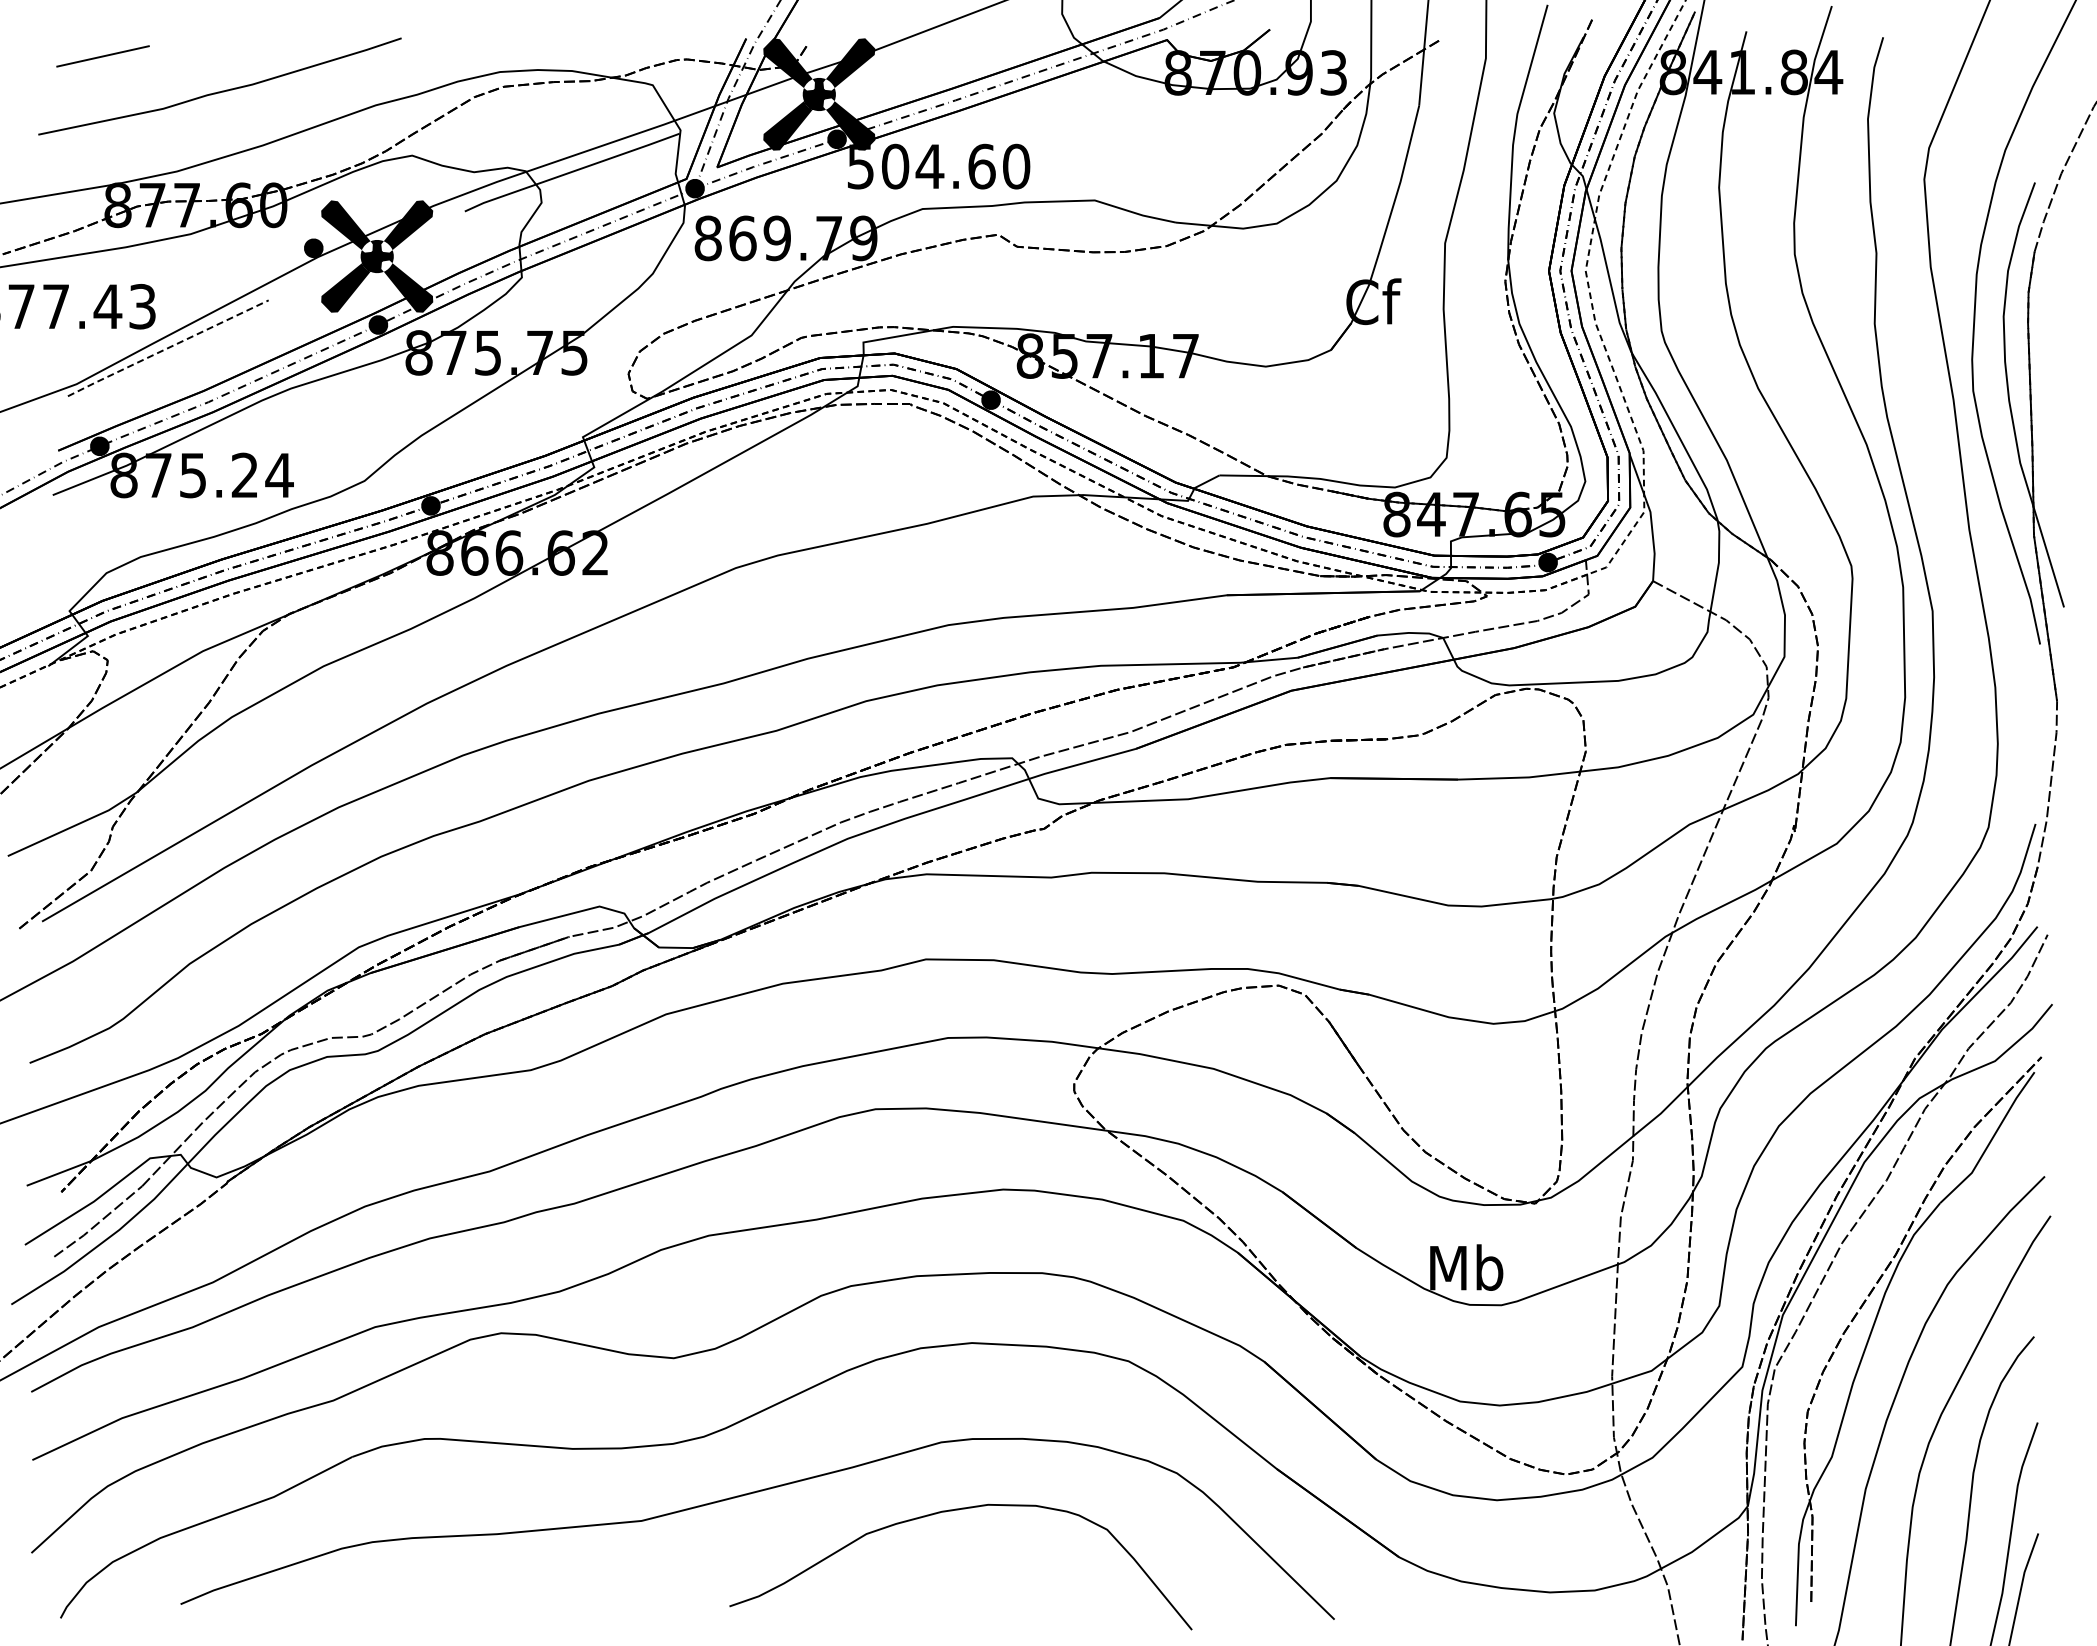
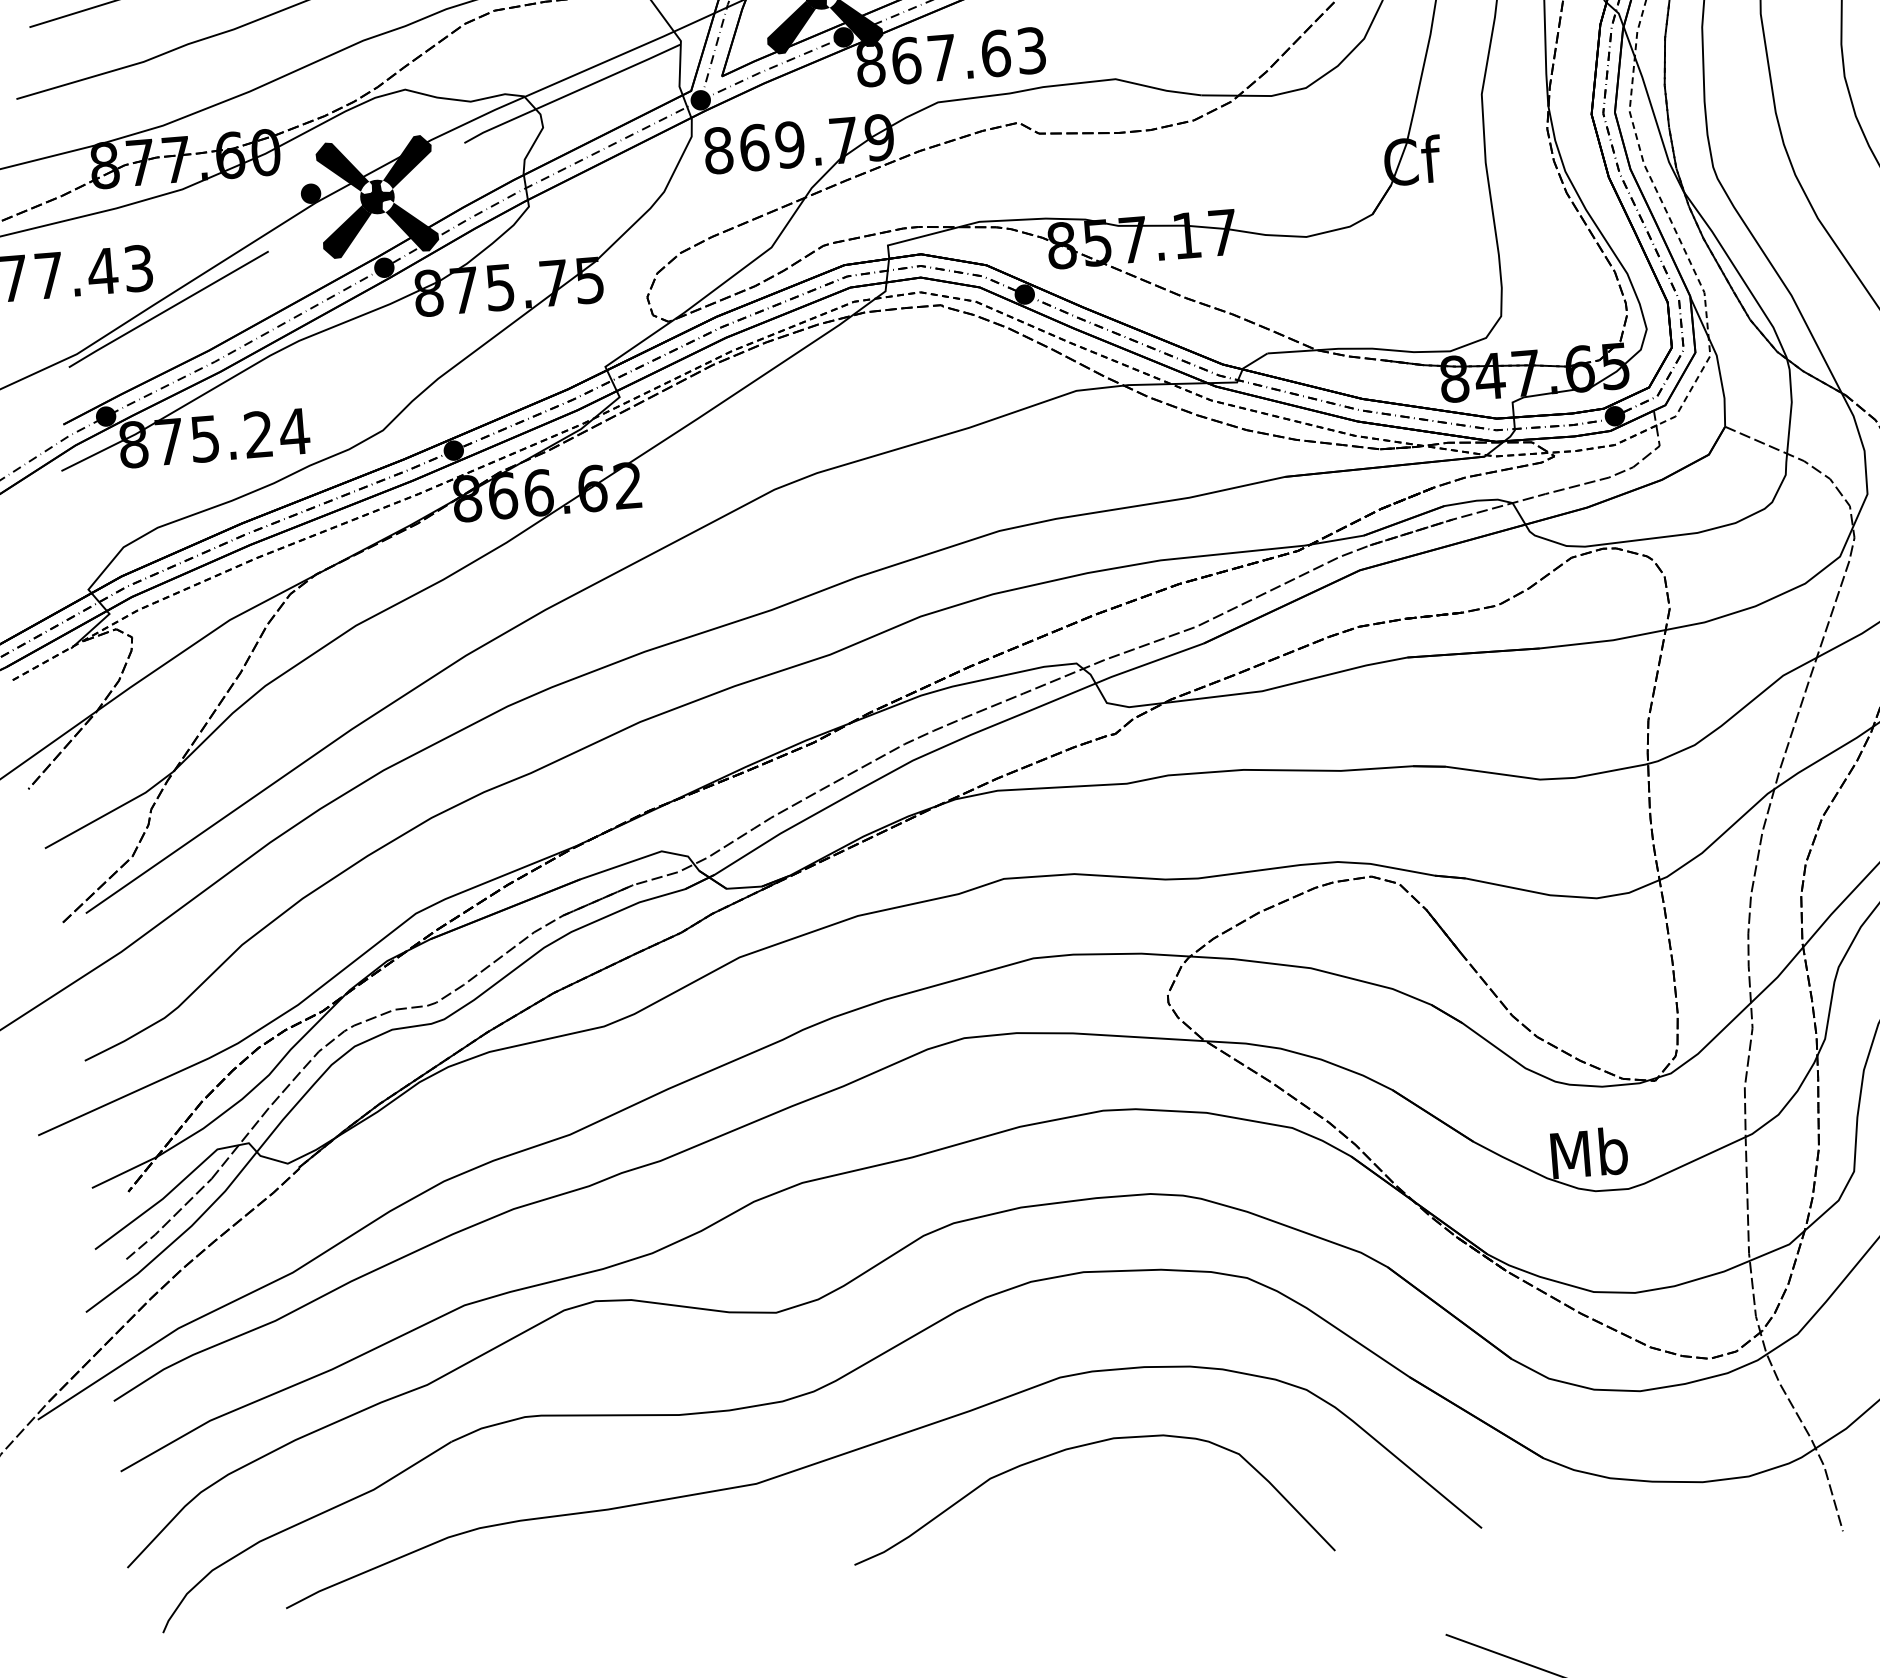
text: (938, 166) -> (950, 57), 504.60 -> 867.63
line: (168, 348) -> (169, 309), dashed -> solid

